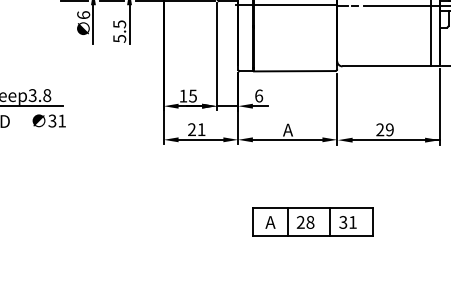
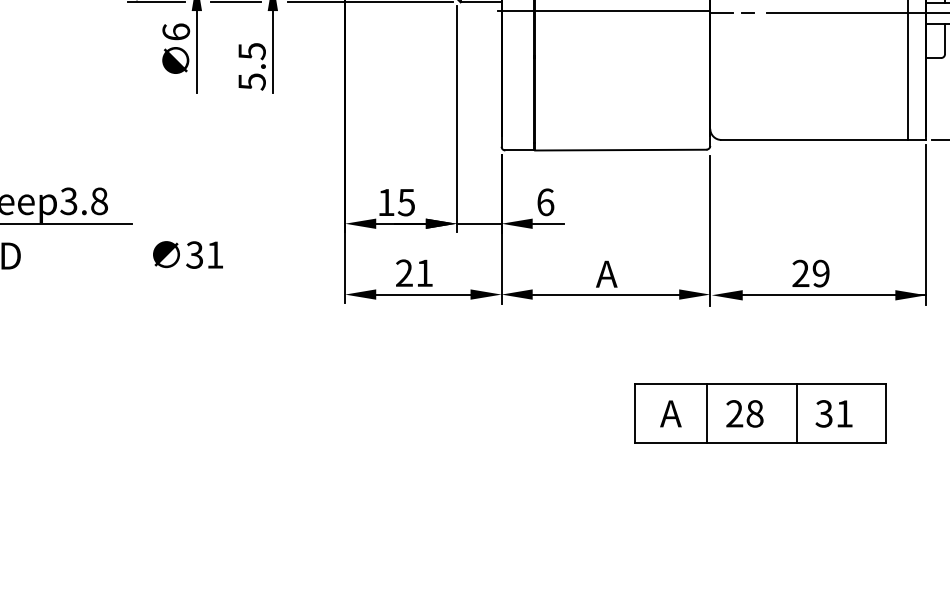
text: (48, 120) -> (186, 253), moved
part: (312, 221) -> (759, 411), moved

